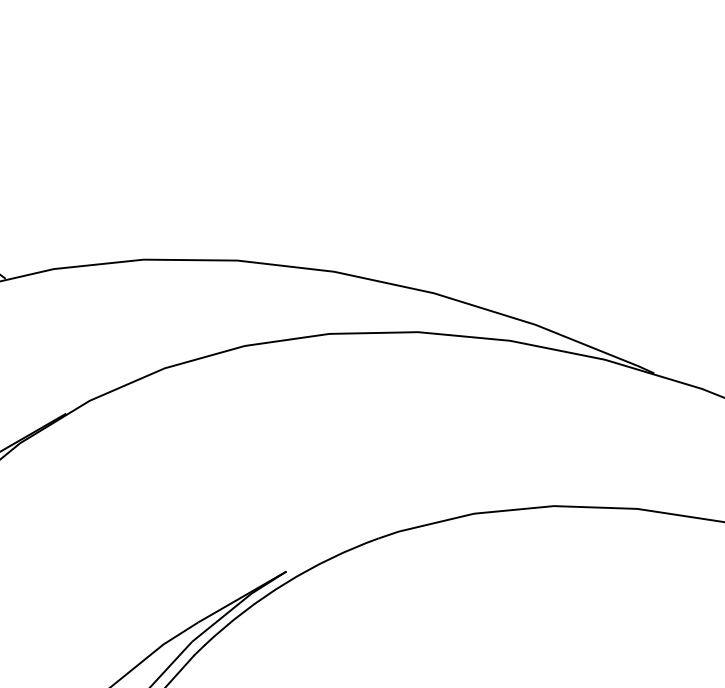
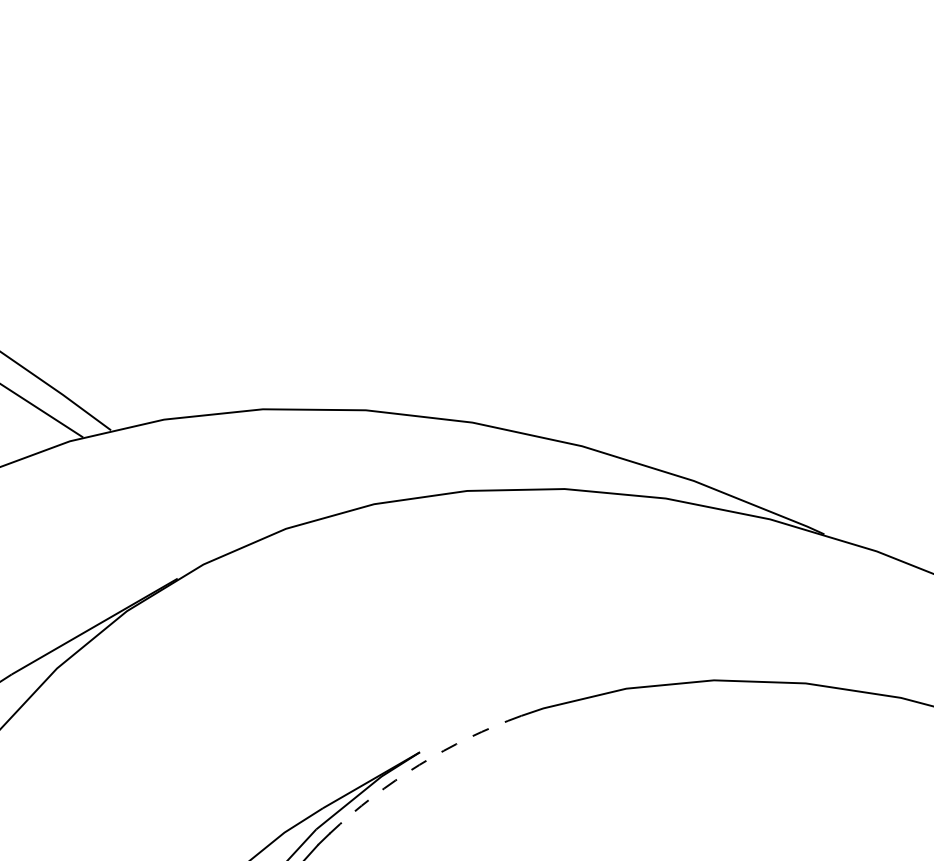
arc: (286, 582) -> (419, 764), solid -> dashed

